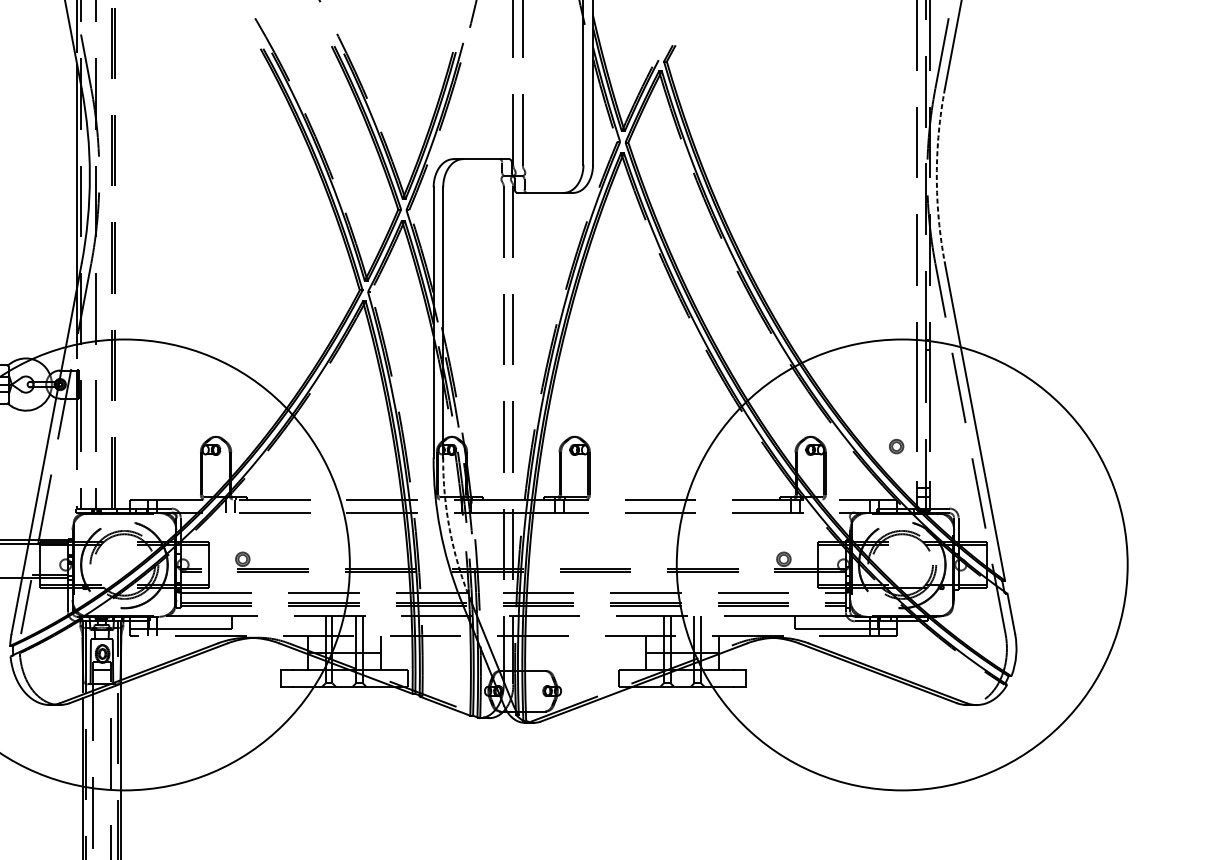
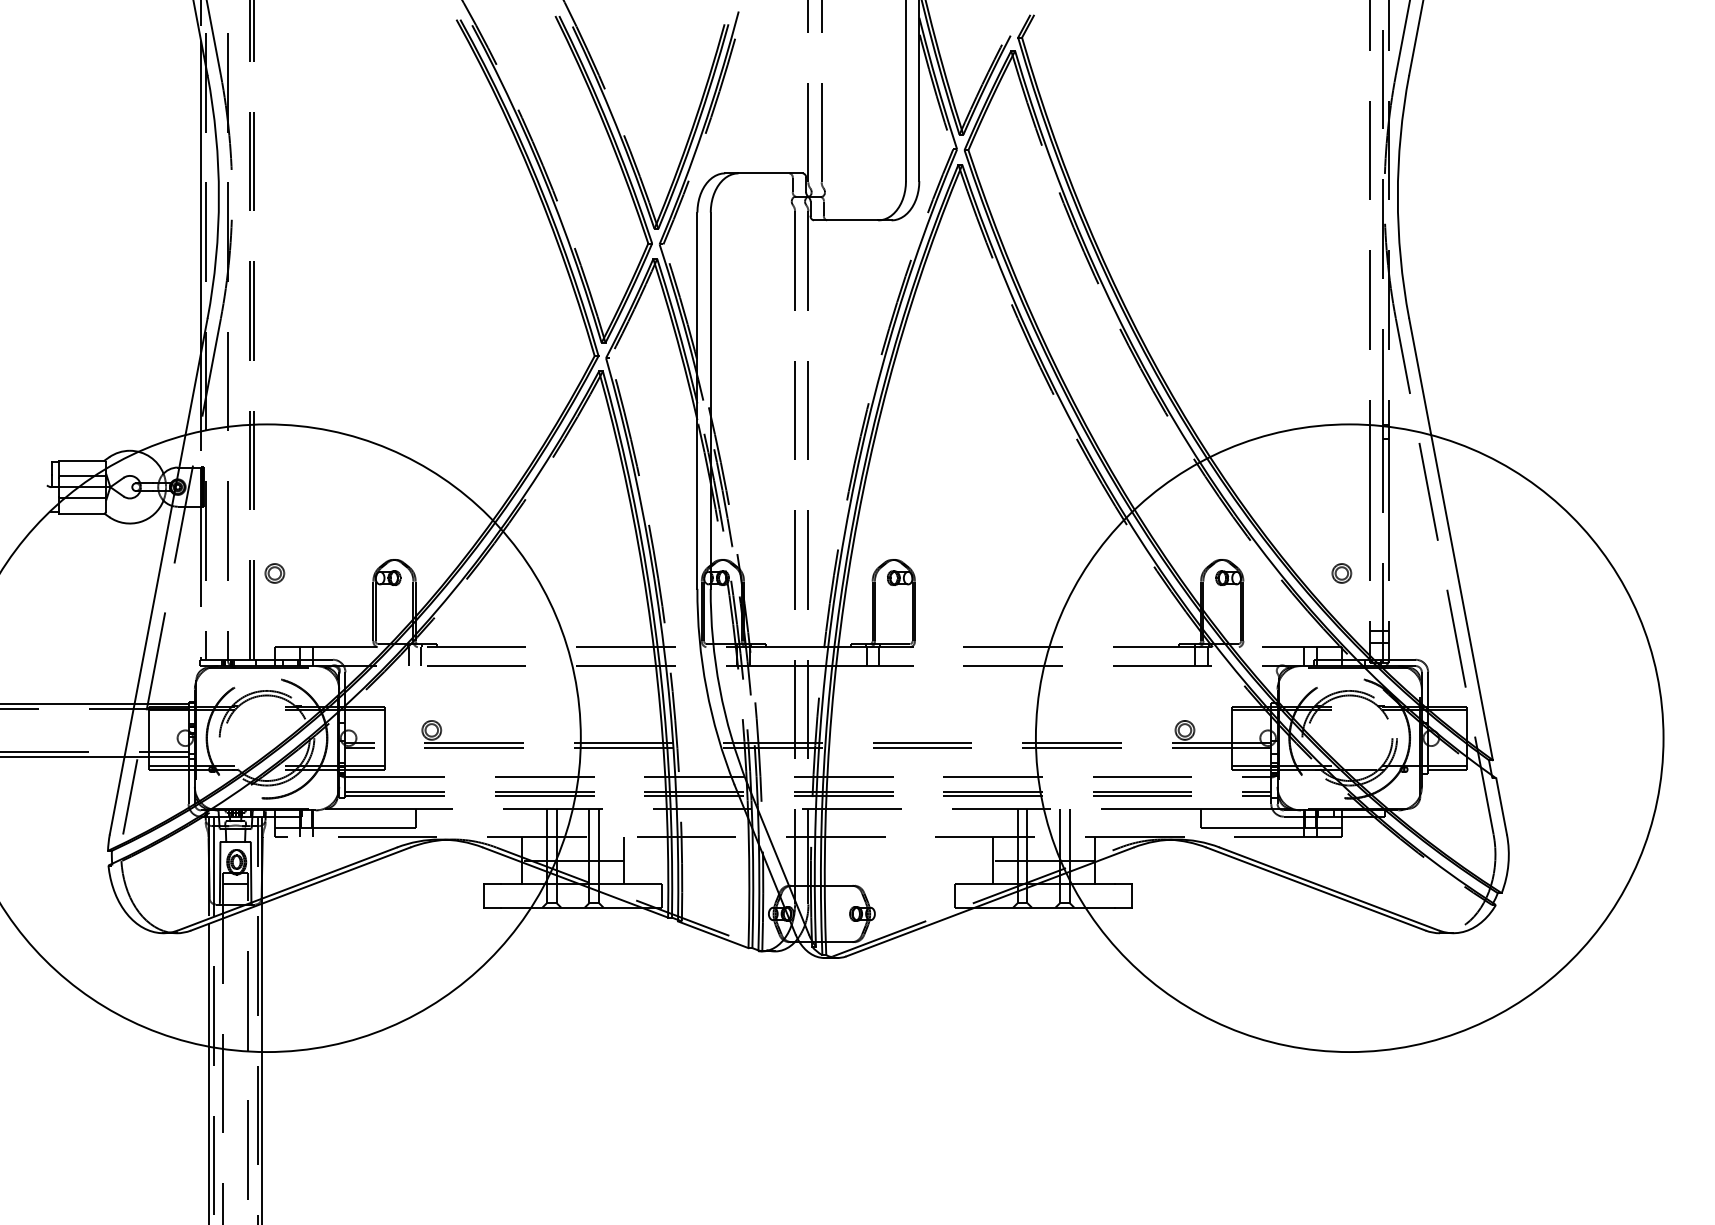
arc: (936, 175) -> (1397, 196), dashed -> solid
part: (129, 446) -> (274, 573), added
arc: (449, 529) -> (719, 688), dashed -> solid

